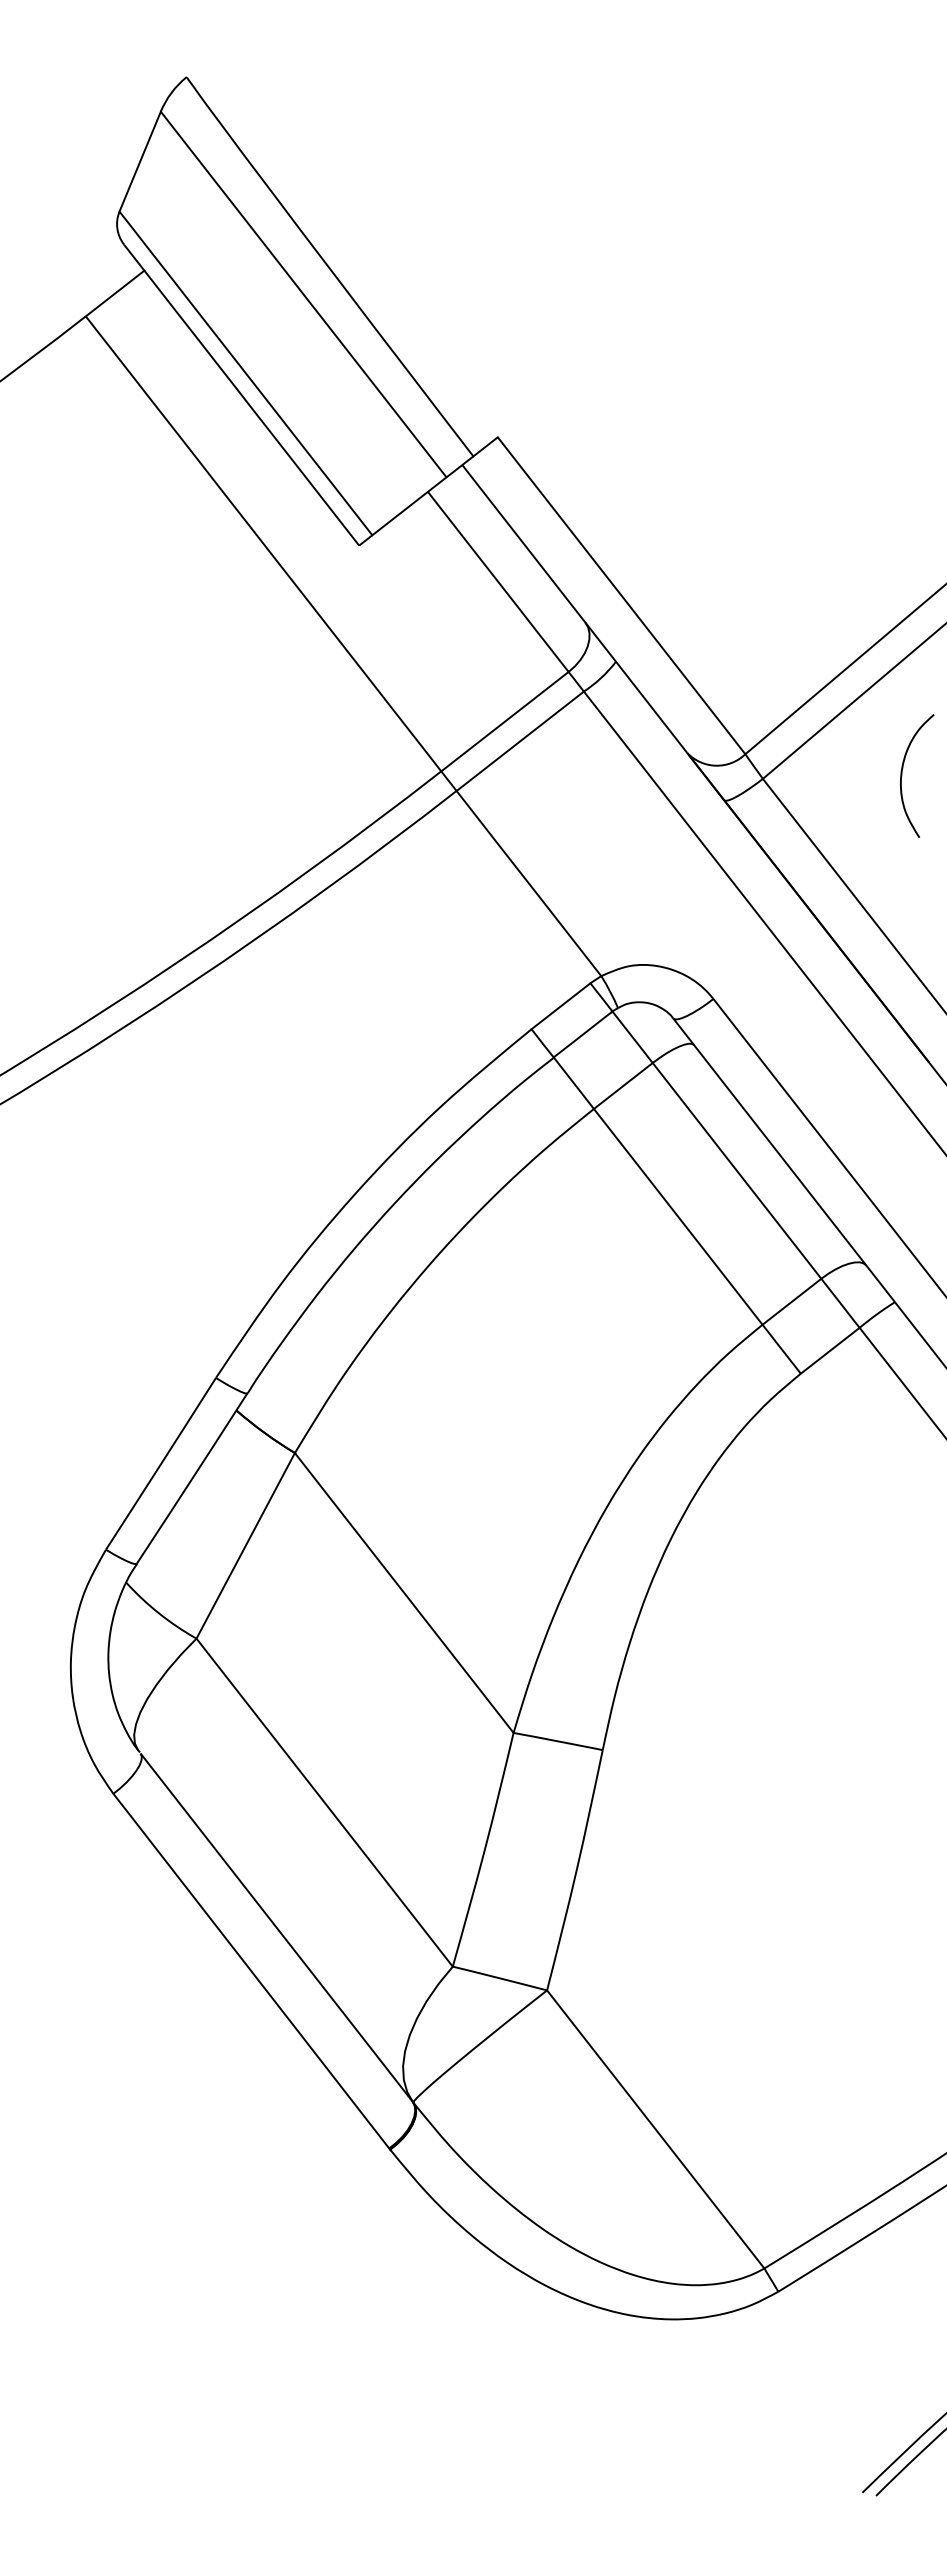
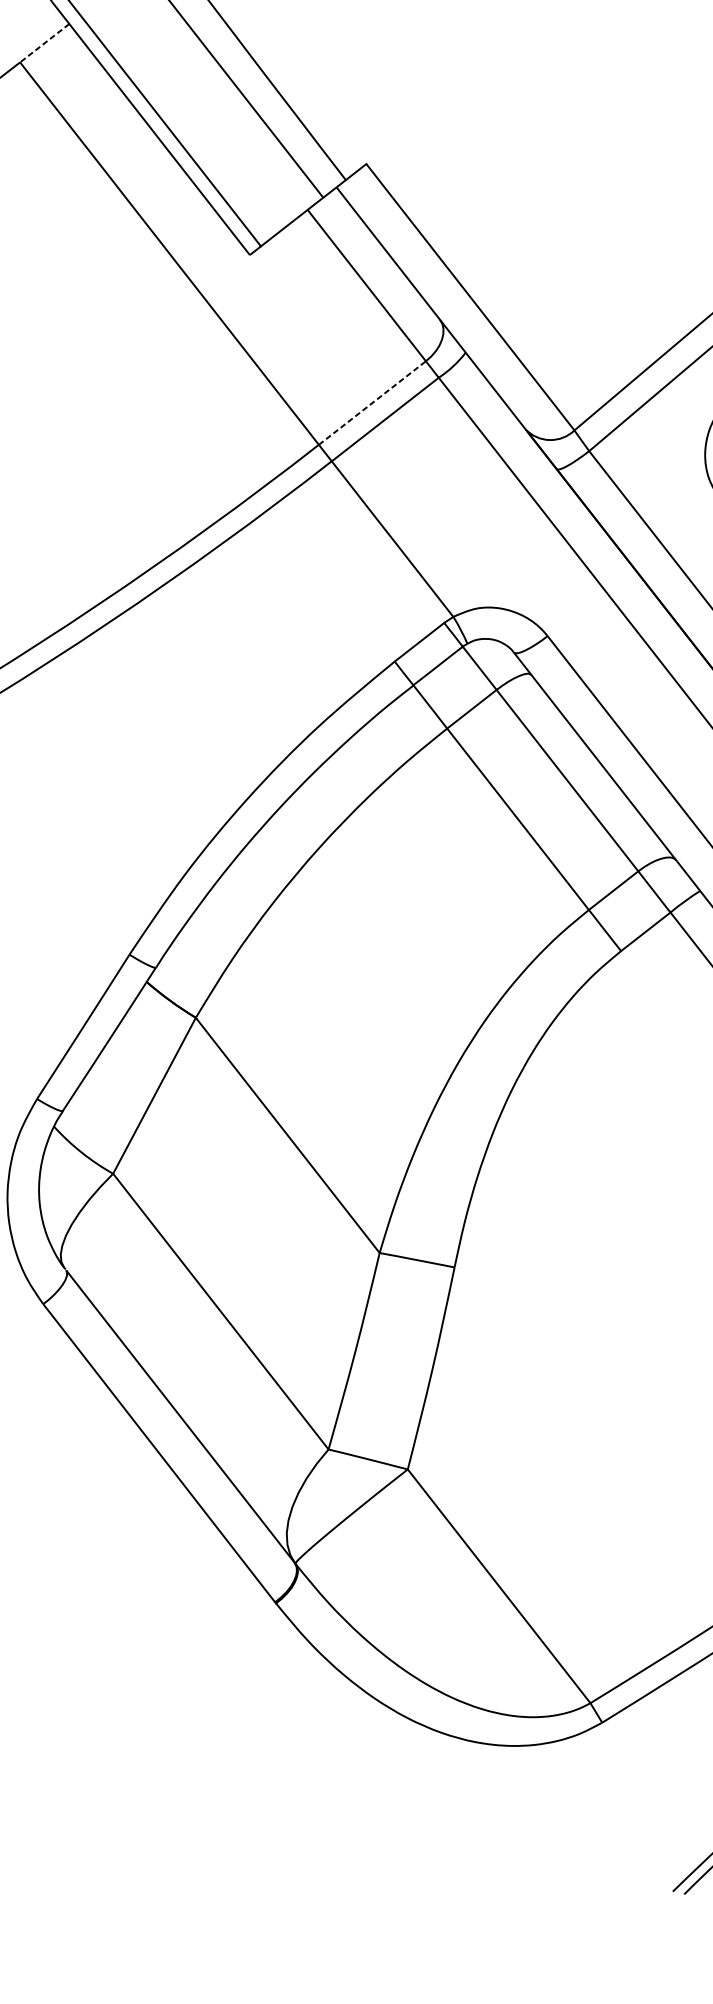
line: (114, 293) -> (44, 43), solid -> dashed
line: (504, 721) -> (372, 402), solid -> dashed

